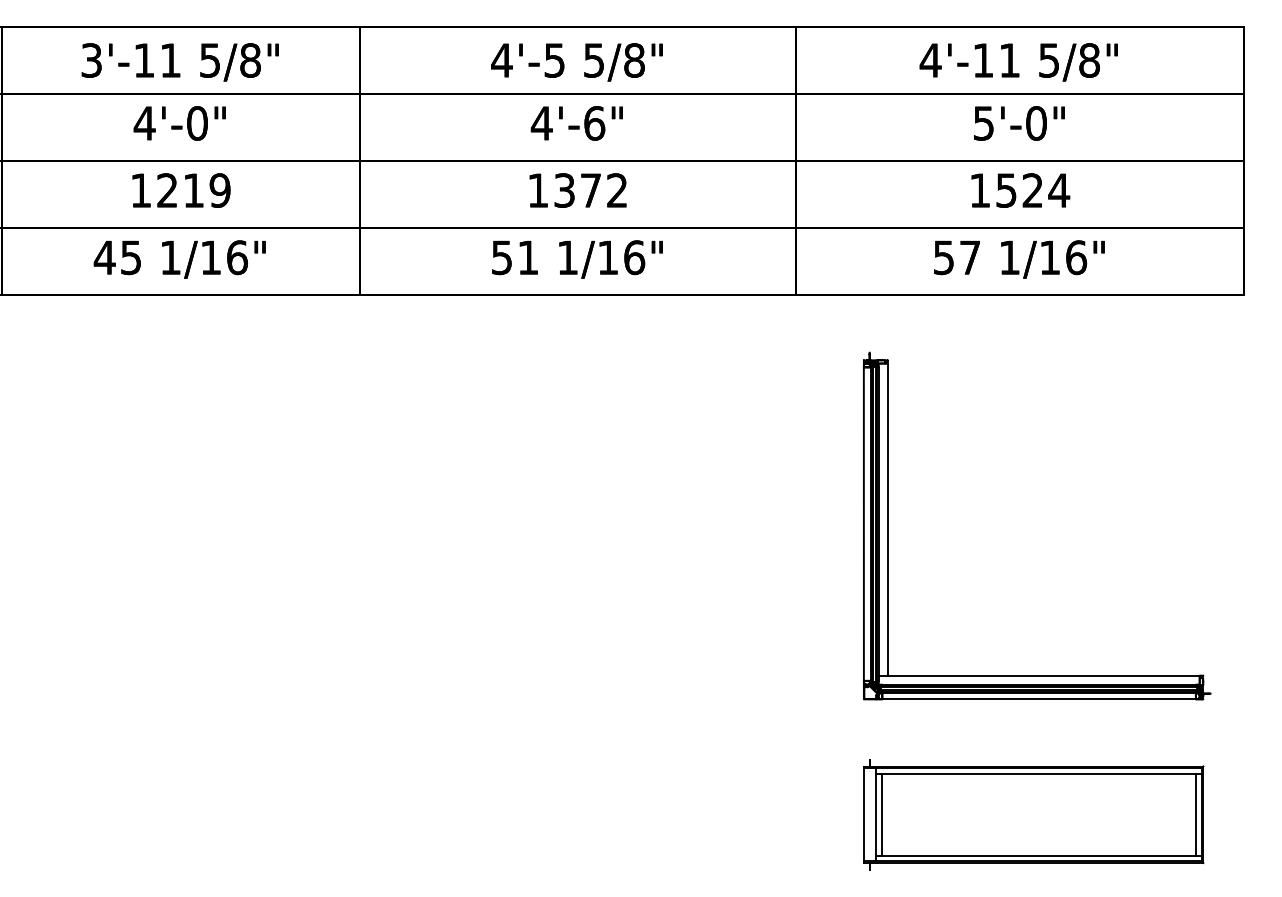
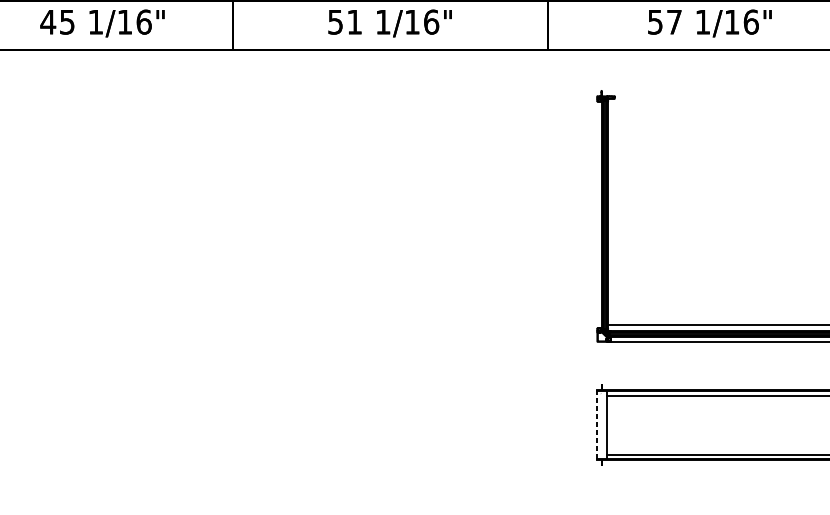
line: (887, 519) -> (614, 211), removed
line: (863, 523) -> (597, 214), removed
line: (882, 814) -> (610, 425), removed
line: (863, 815) -> (597, 425), solid -> dashed

